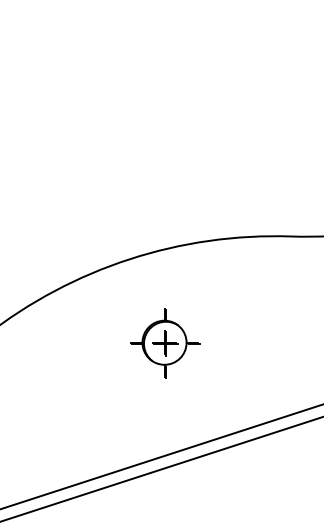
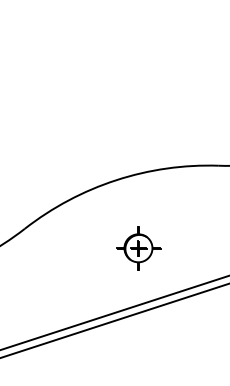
part: (164, 343) -> (138, 248), moved

